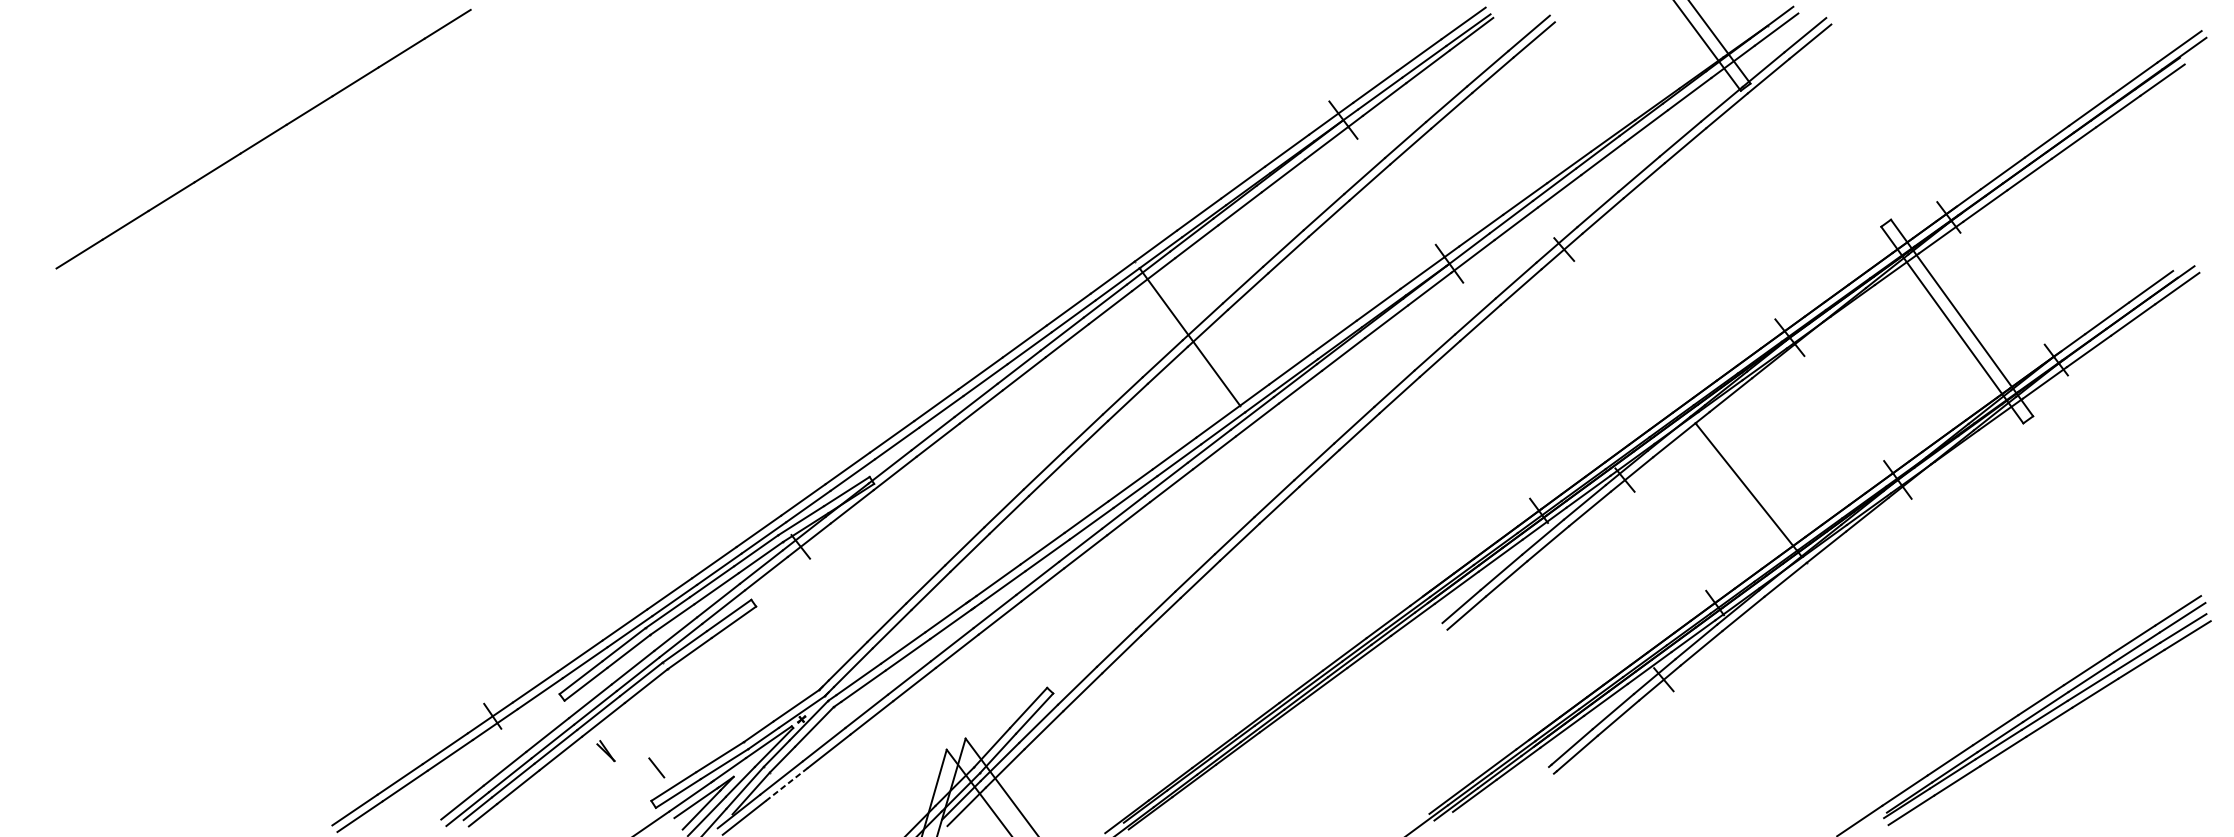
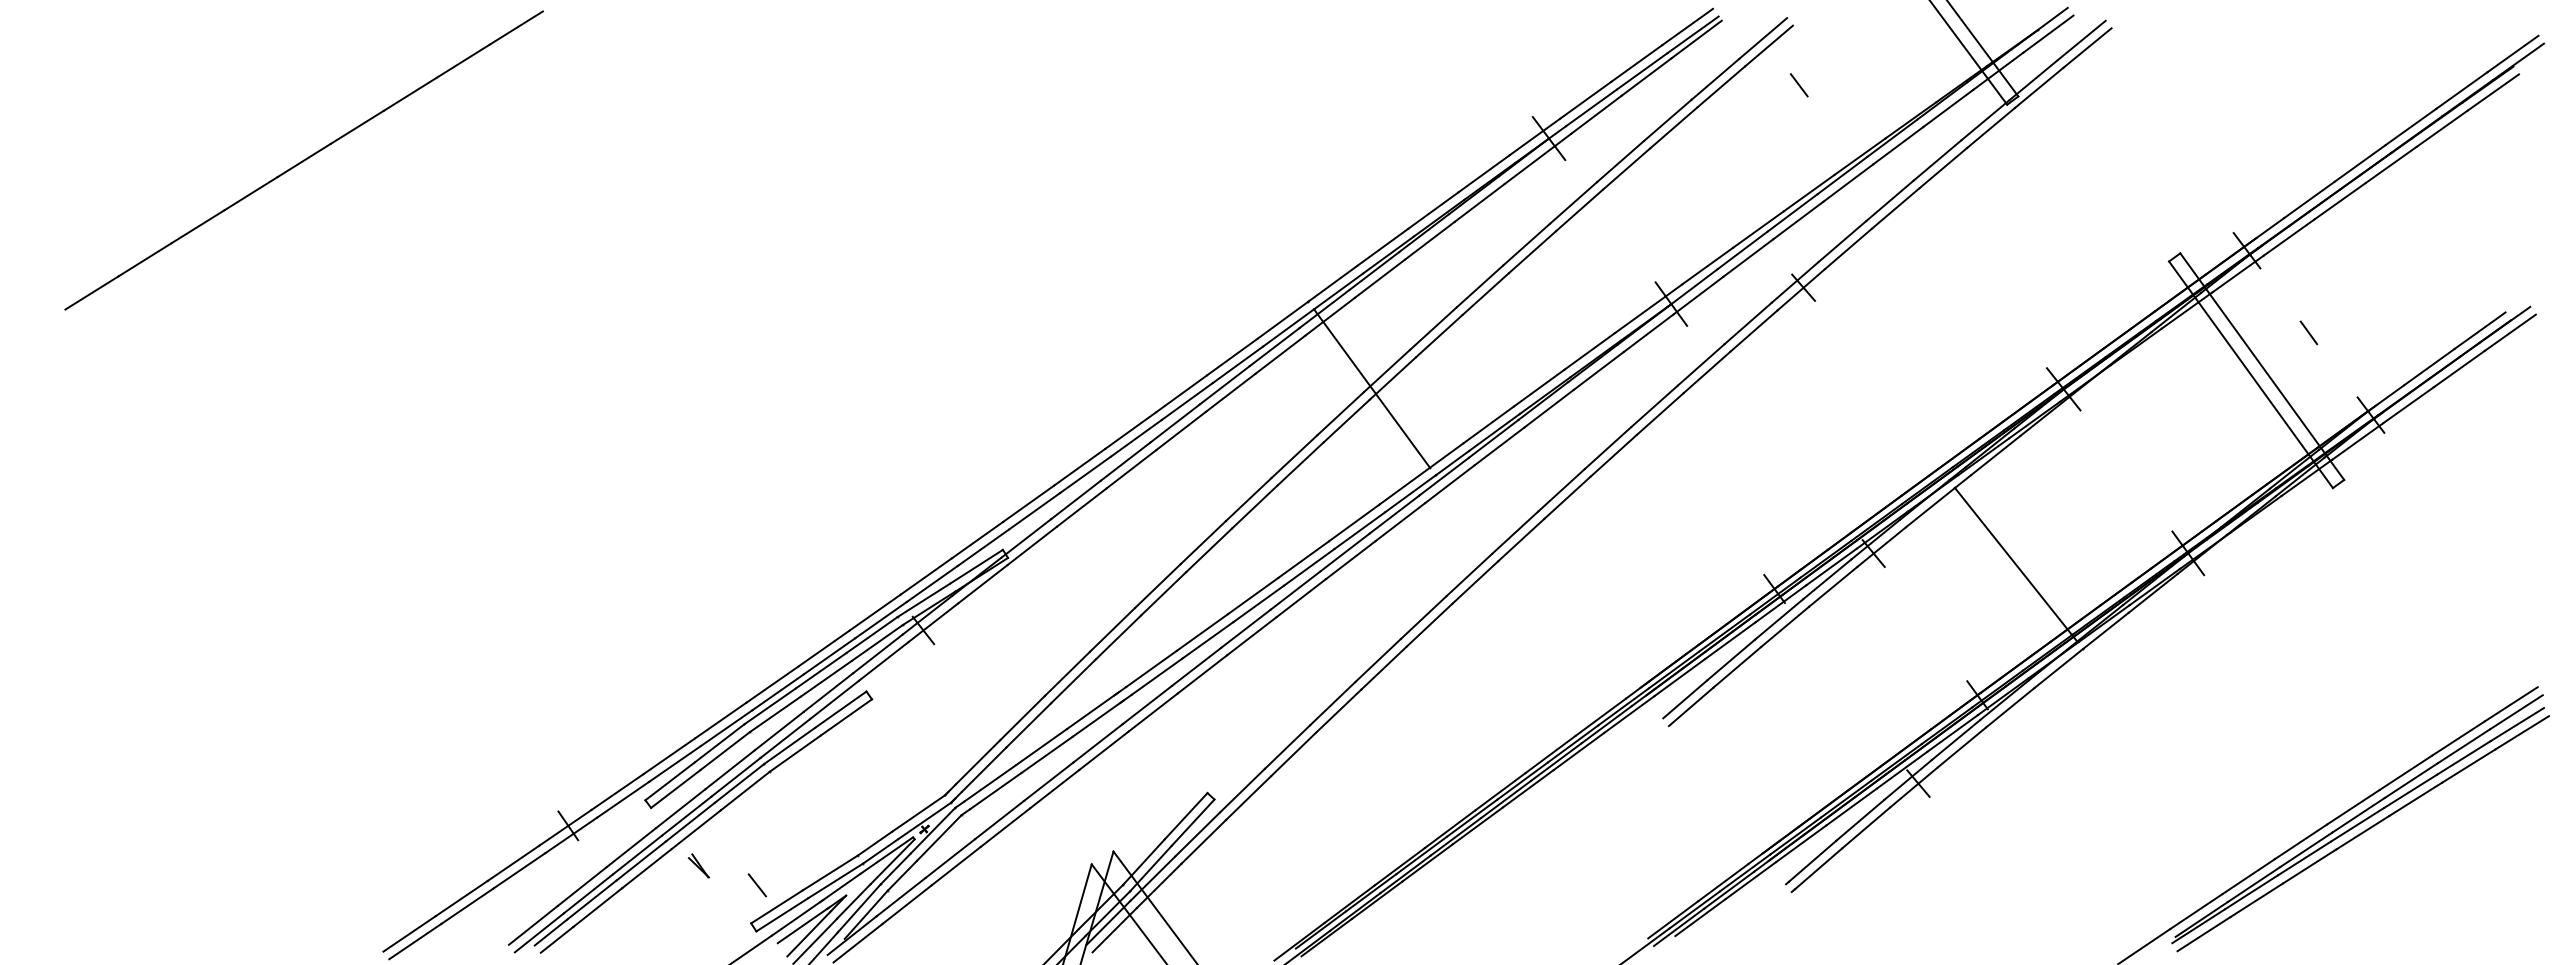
line: (1559, 74) -> (1798, 85), added
line: (2002, 288) -> (2308, 332), added
line: (786, 784) -> (906, 904), dashed -> solid

